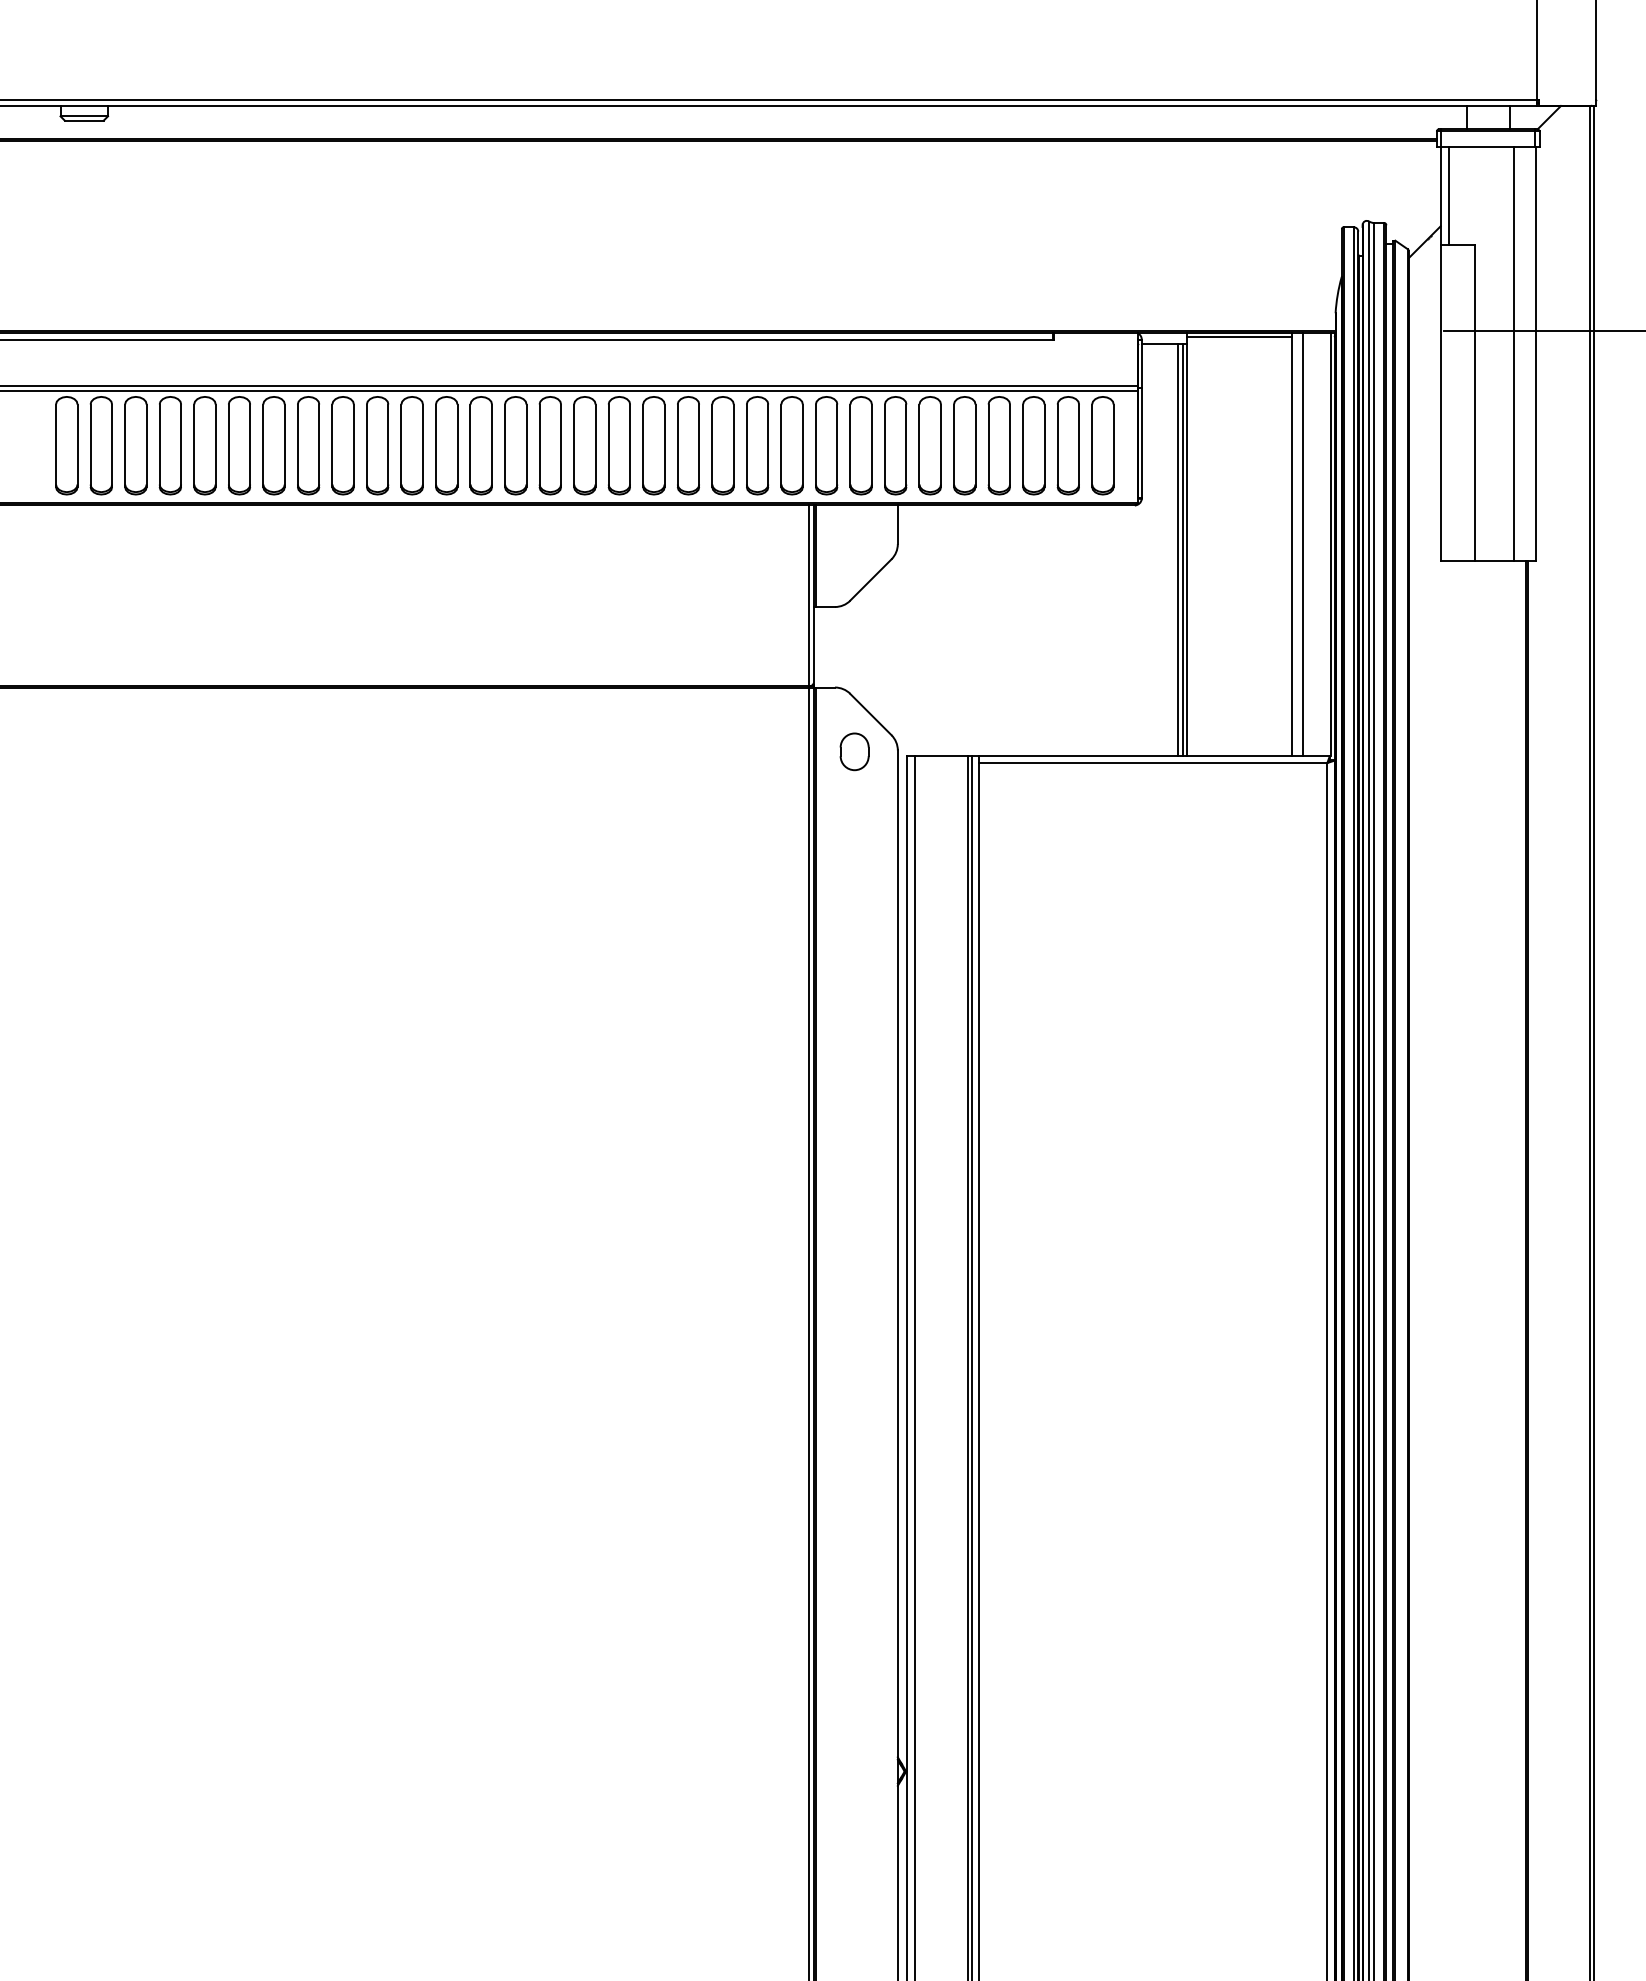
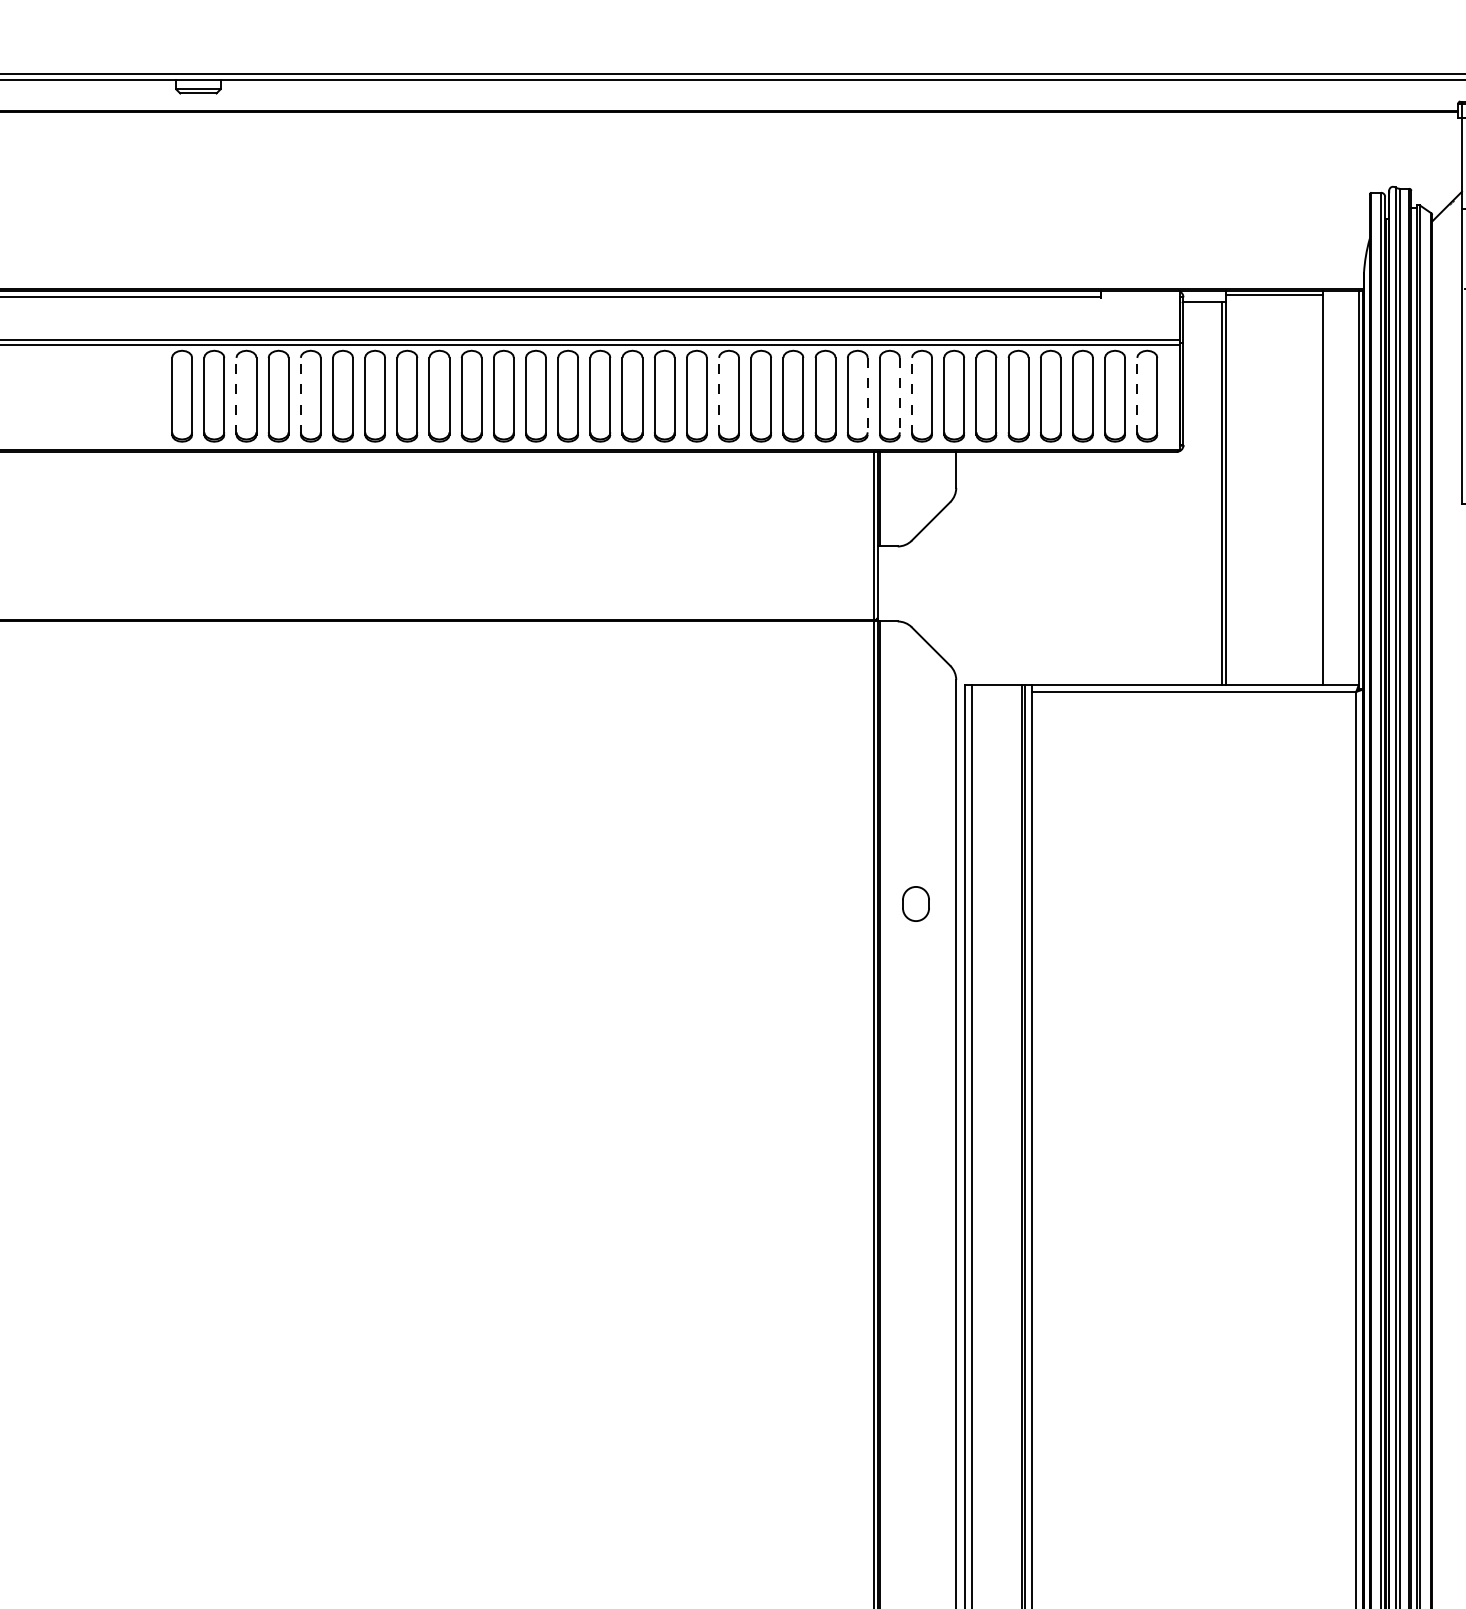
line: (125, 445) -> (236, 396), solid -> dashed
line: (194, 445) -> (301, 396), solid -> dashed
line: (643, 445) -> (719, 396), solid -> dashed
line: (850, 445) -> (912, 396), solid -> dashed
line: (1092, 445) -> (1137, 396), solid -> dashed
line: (802, 446) -> (867, 396), solid -> dashed
line: (837, 446) -> (900, 396), solid -> dashed
line: (1302, 543) -> (1333, 487), removed
line: (1178, 549) -> (1217, 492), removed
part: (854, 751) -> (915, 903), moved

